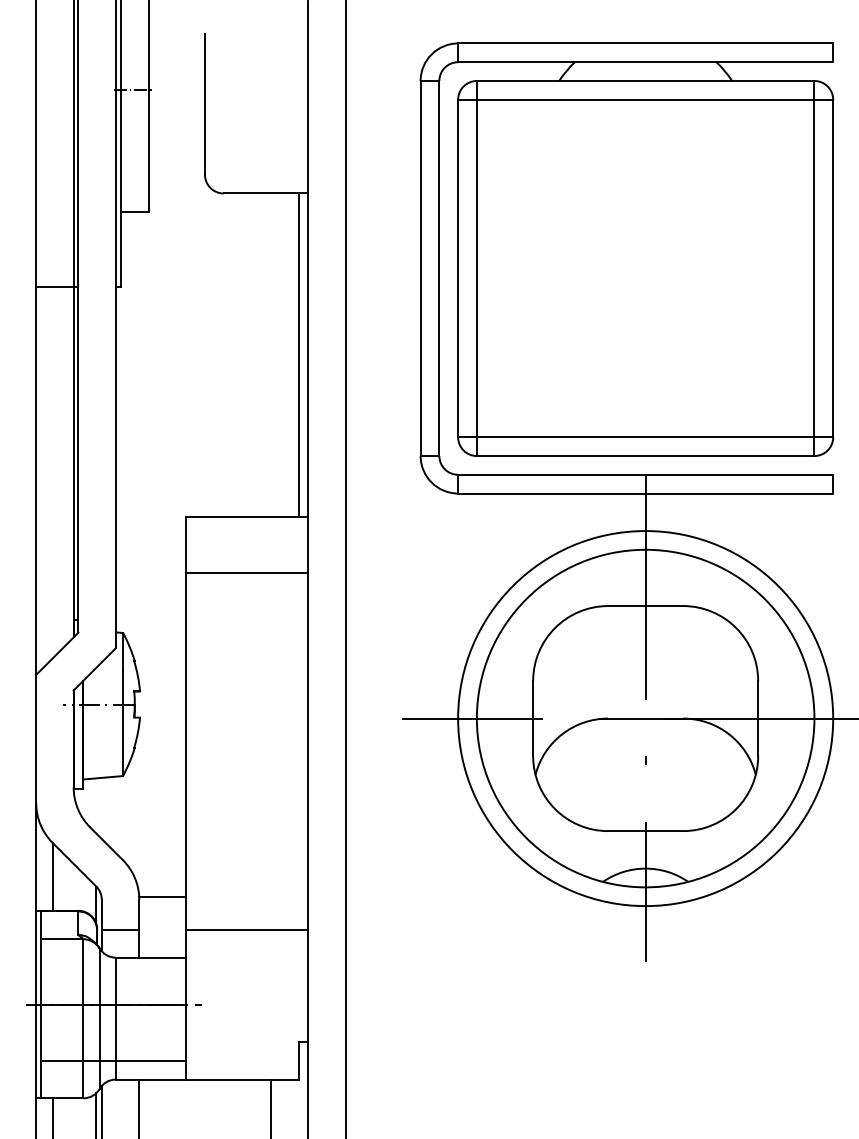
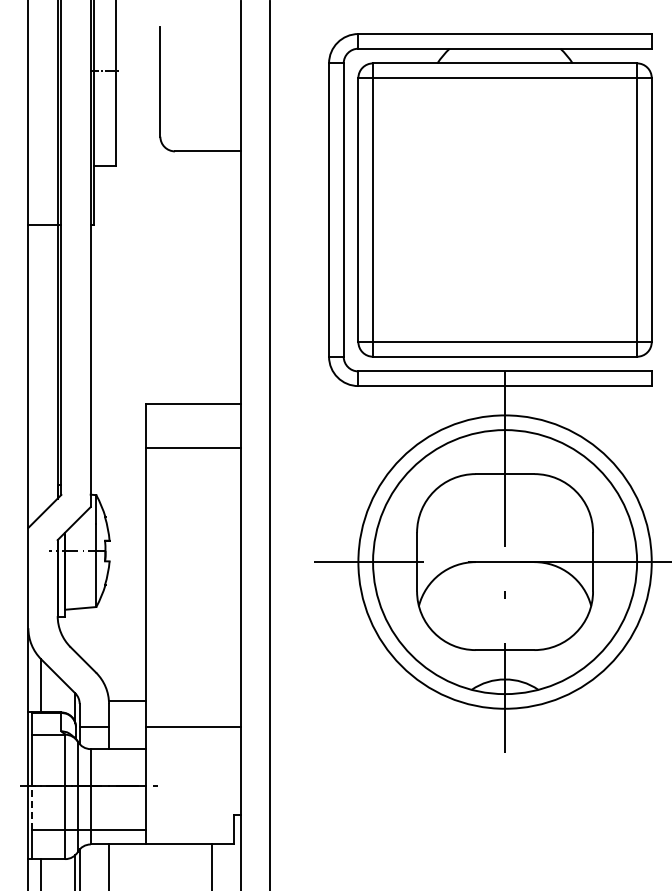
line: (298, 354) -> (233, 277), removed
line: (41, 1032) -> (32, 807), solid -> dashed

